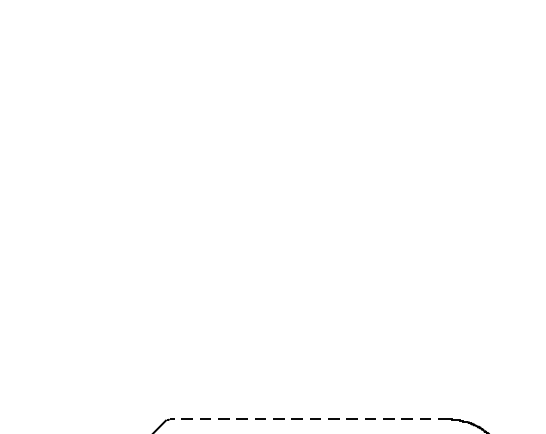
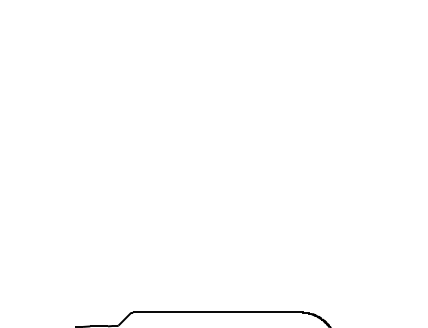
line: (311, 419) -> (218, 312), dashed -> solid

